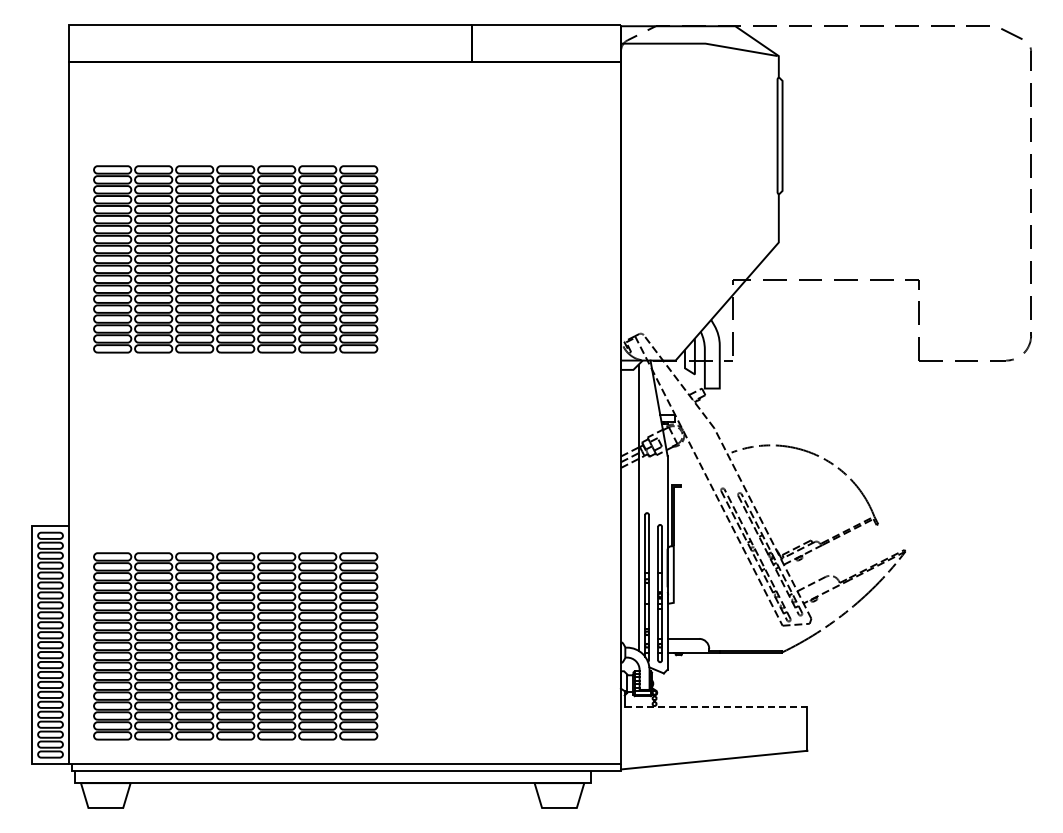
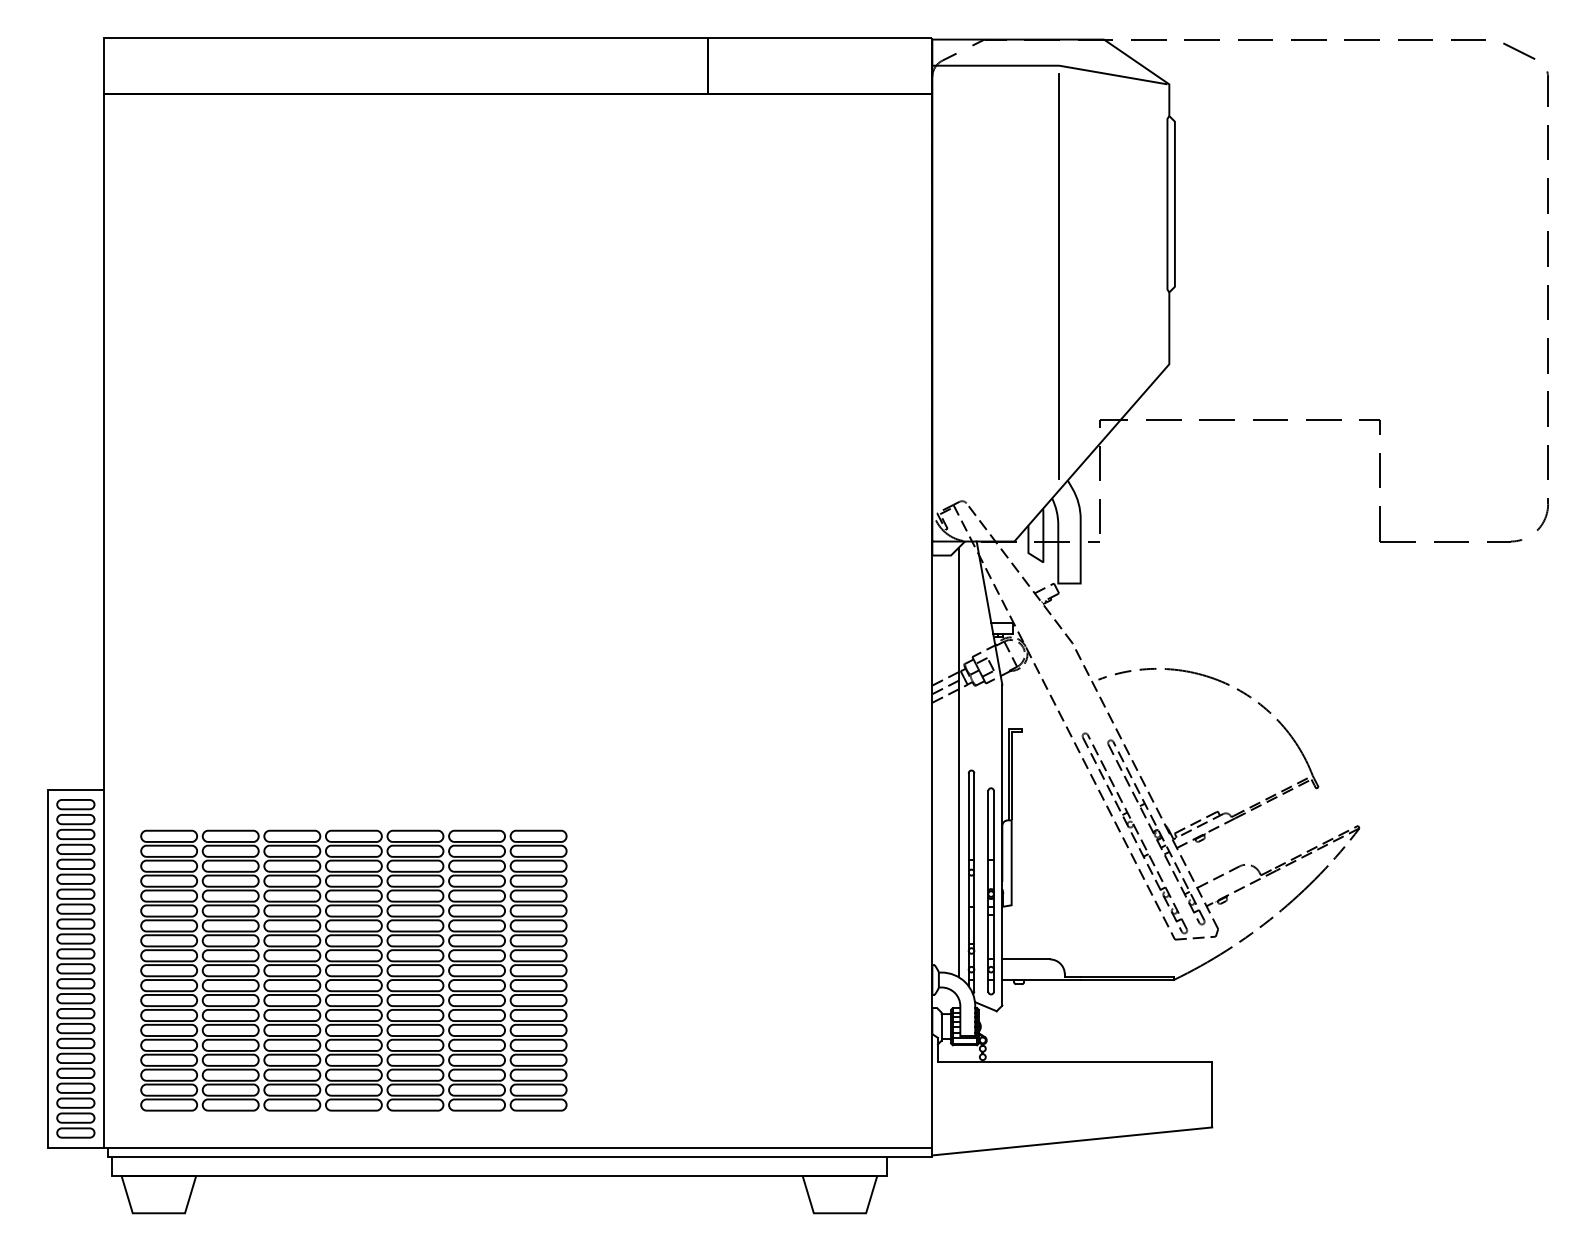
line: (705, 184) -> (1059, 277), added
part: (235, 259) -> (353, 389), removed
line: (716, 707) -> (1075, 1062), dashed -> solid

